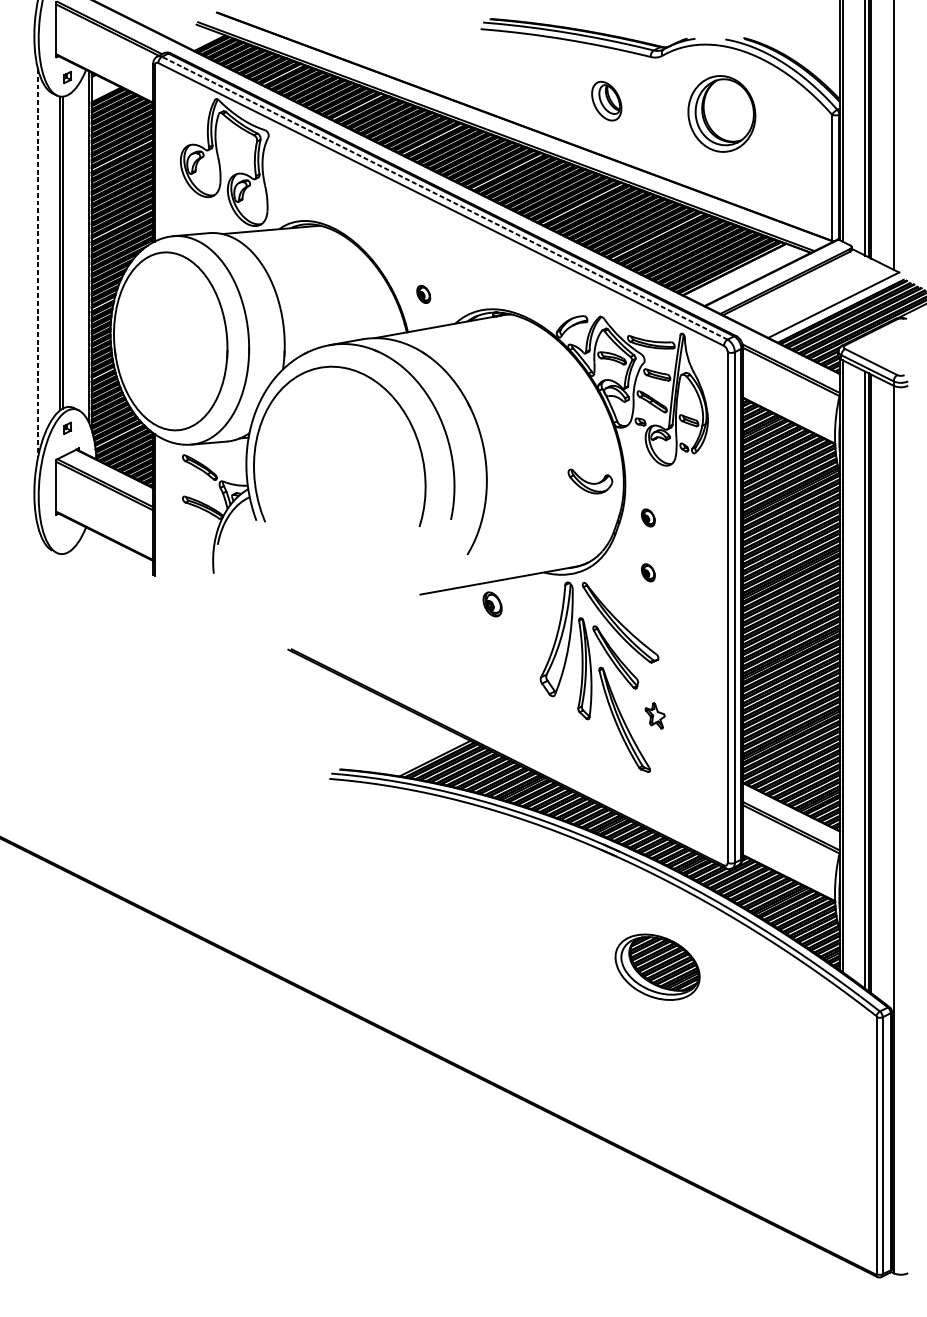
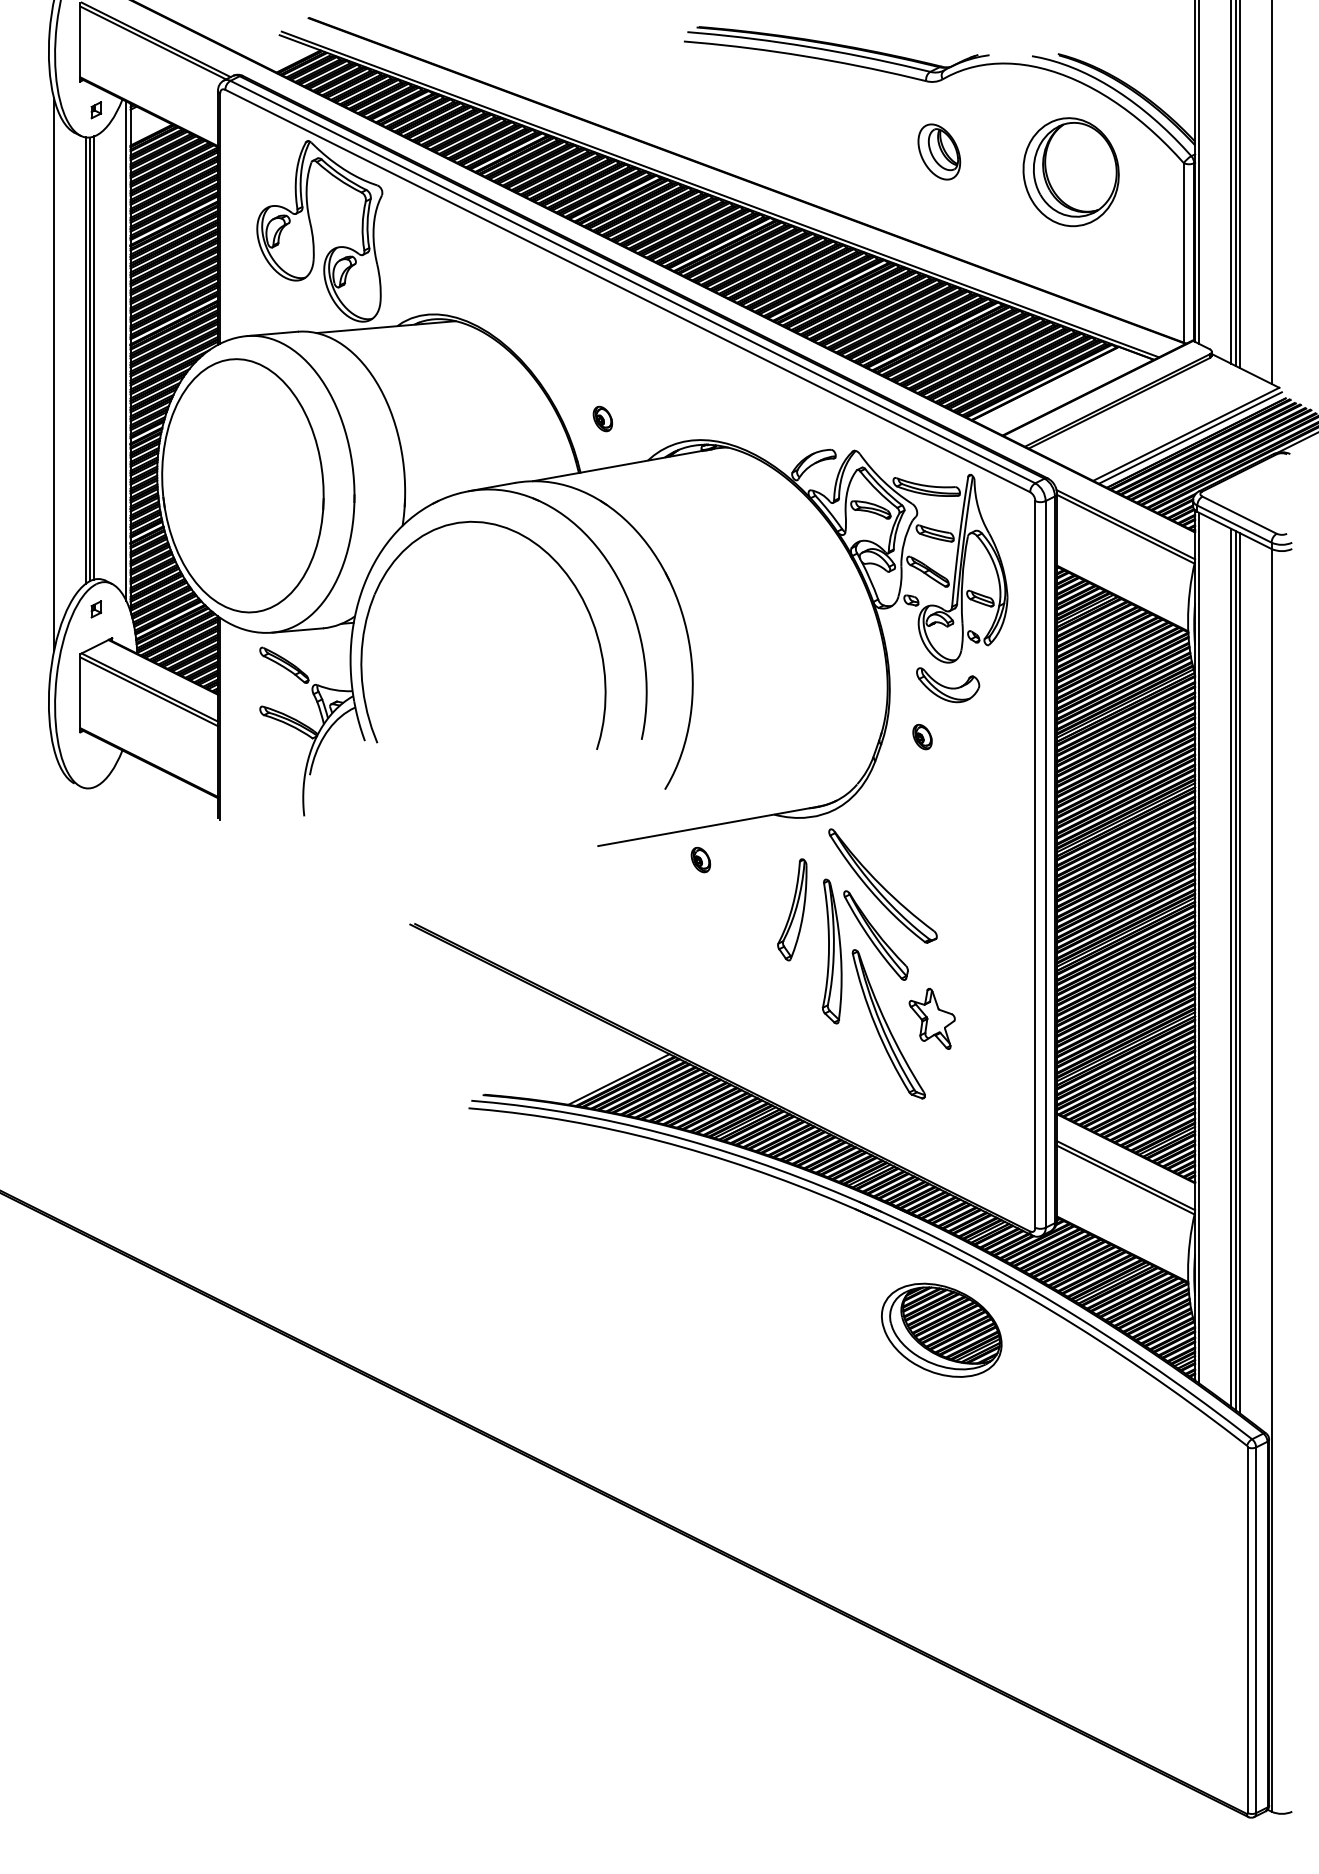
part: (606, 100) -> (939, 151), moved
part: (721, 114) -> (1070, 172), moved
line: (444, 198) -> (632, 282), dashed -> solid
line: (66, 251) -> (94, 357), added
line: (38, 263) -> (54, 375), dashed -> solid
line: (836, 307) -> (1190, 437), added
part: (590, 481) -> (948, 685), moved
part: (648, 573) -> (922, 815), removed
part: (492, 604) -> (700, 859), size x0.71
part: (556, 639) -> (792, 909), size x0.62
part: (654, 715) -> (931, 1018), size x1.67
part: (657, 966) -> (941, 1329), moved

